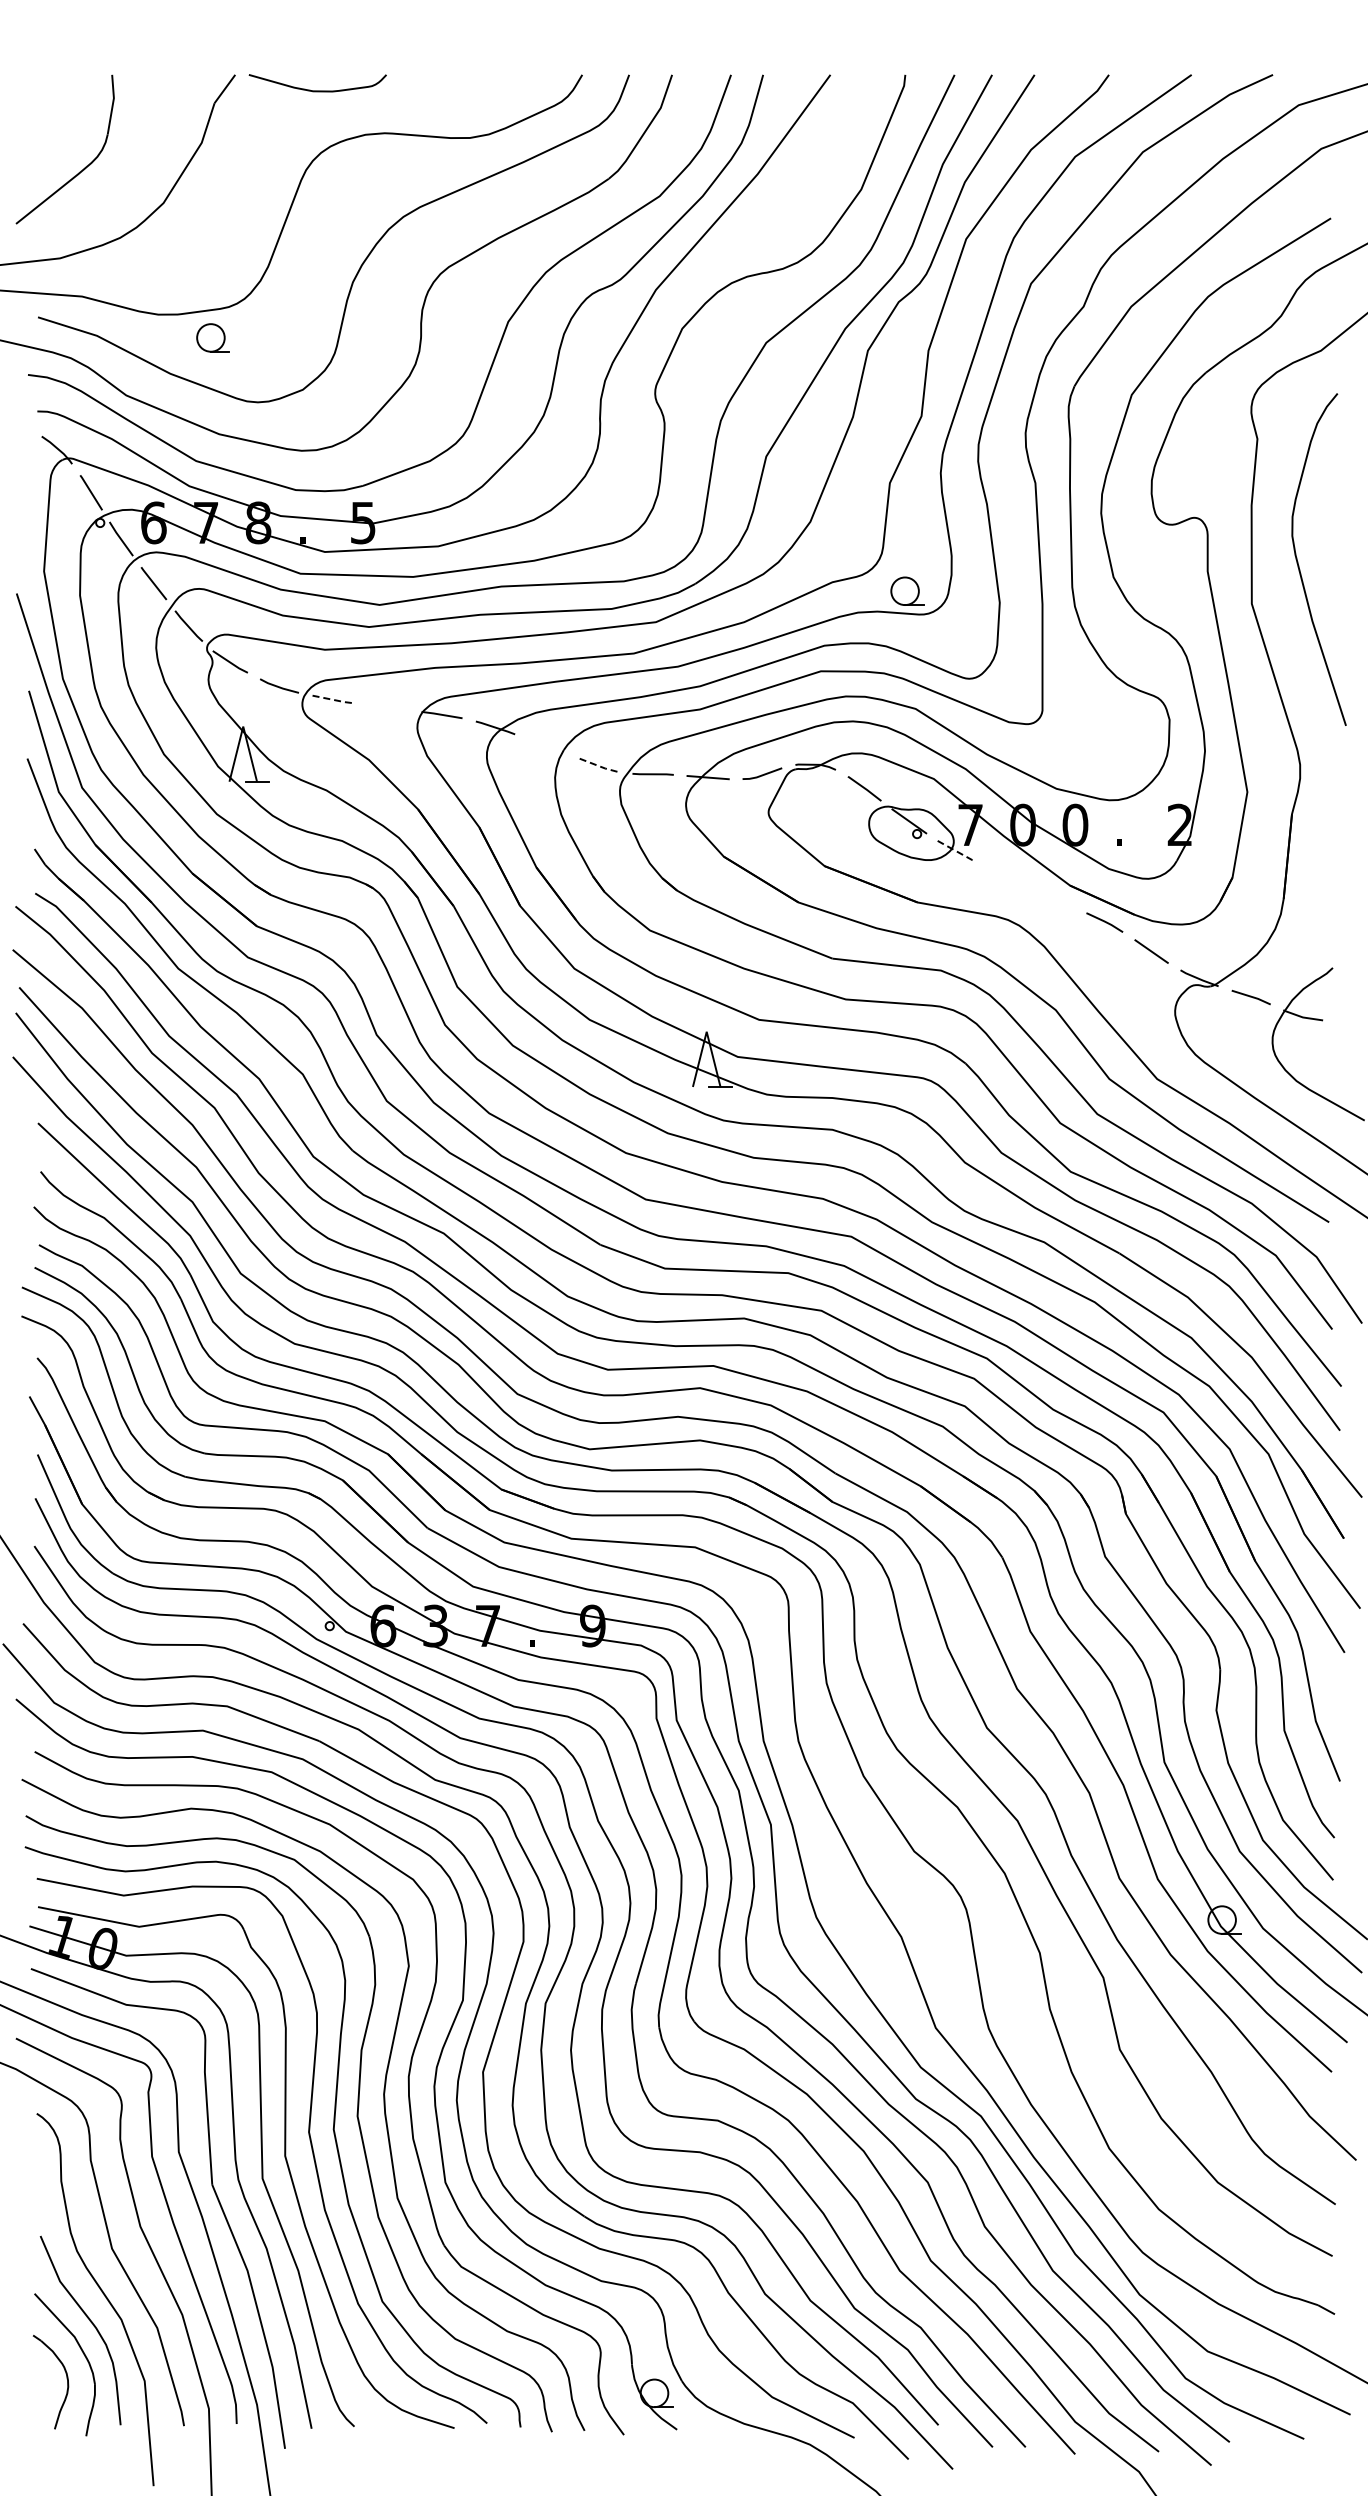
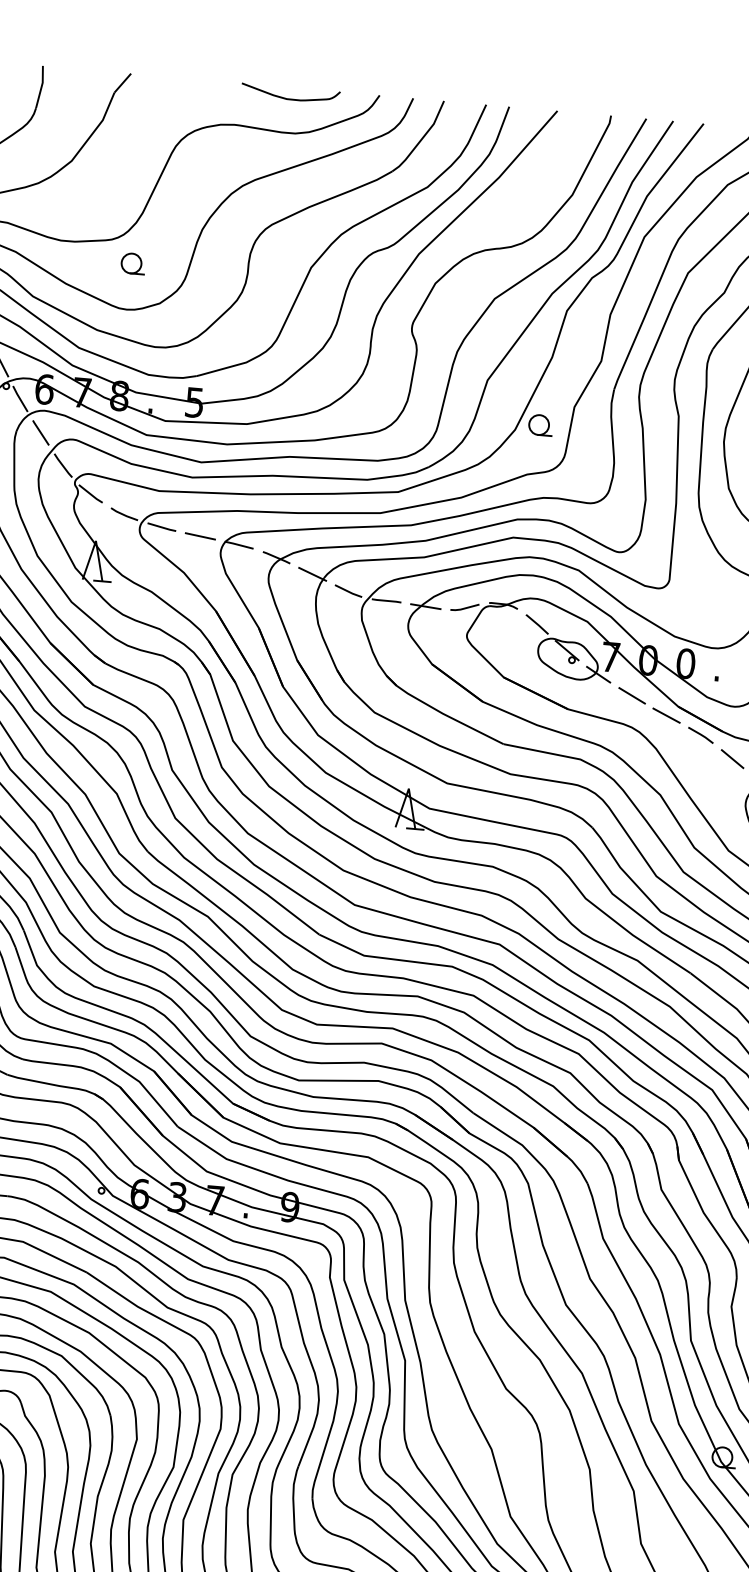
curve: (317, 90) -> (290, 98), moved
part: (212, 337) -> (132, 263), moved
part: (907, 590) -> (540, 424), moved
line: (333, 699) -> (162, 527), dashed -> solid
line: (386, 707) -> (199, 536), added
line: (547, 746) -> (312, 574), added
line: (599, 766) -> (348, 591), dashed -> solid
line: (956, 851) -> (599, 675), dashed -> solid
line: (1004, 875) -> (631, 695), added
line: (1054, 899) -> (666, 715), added

